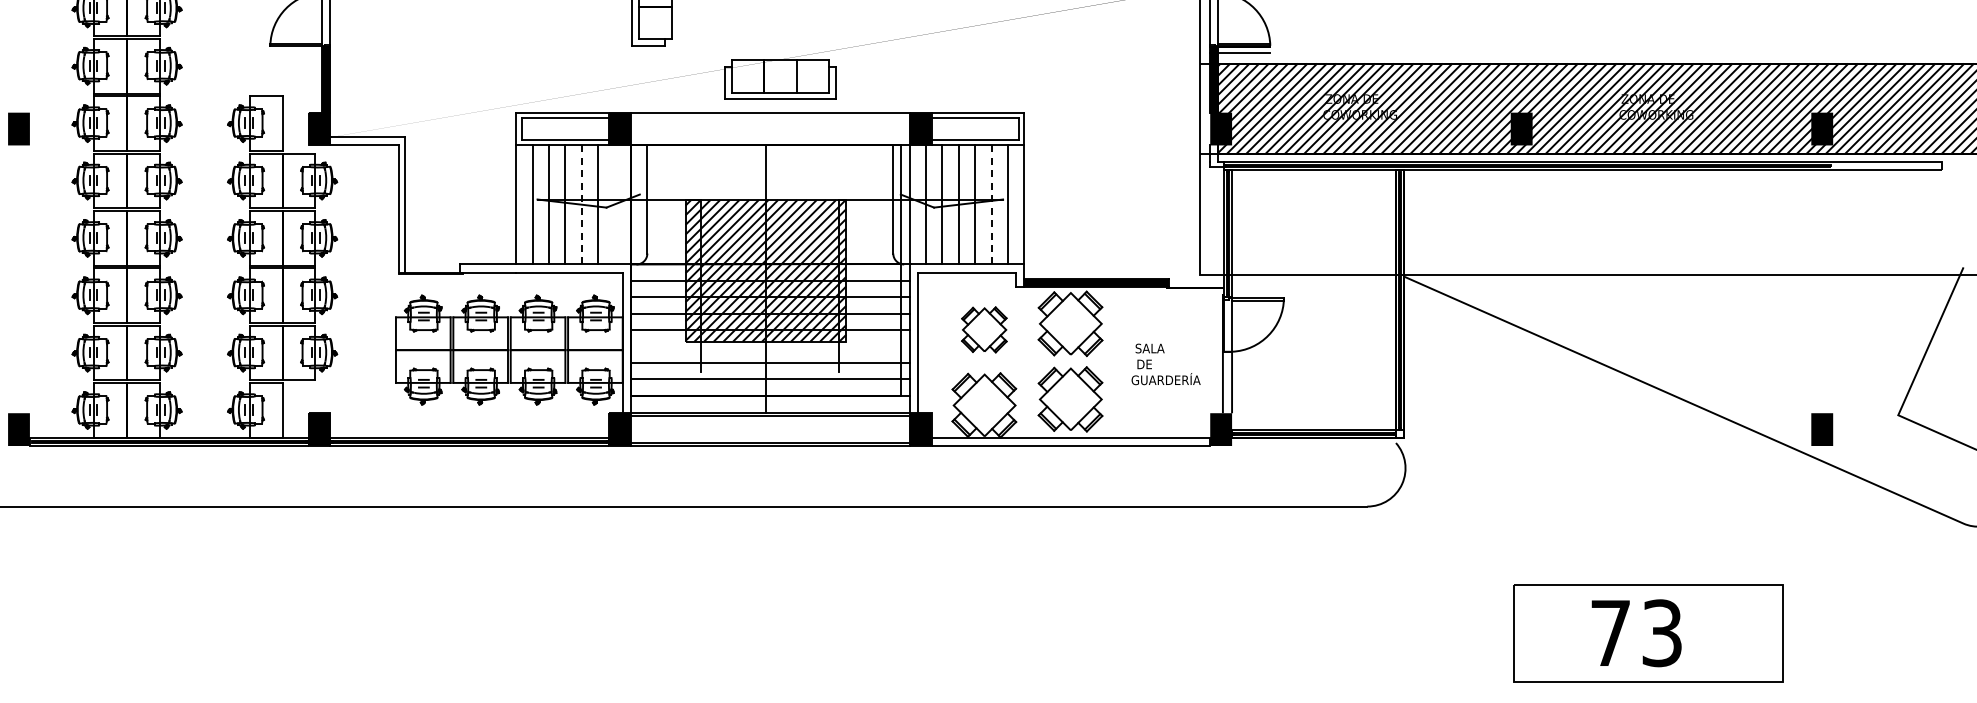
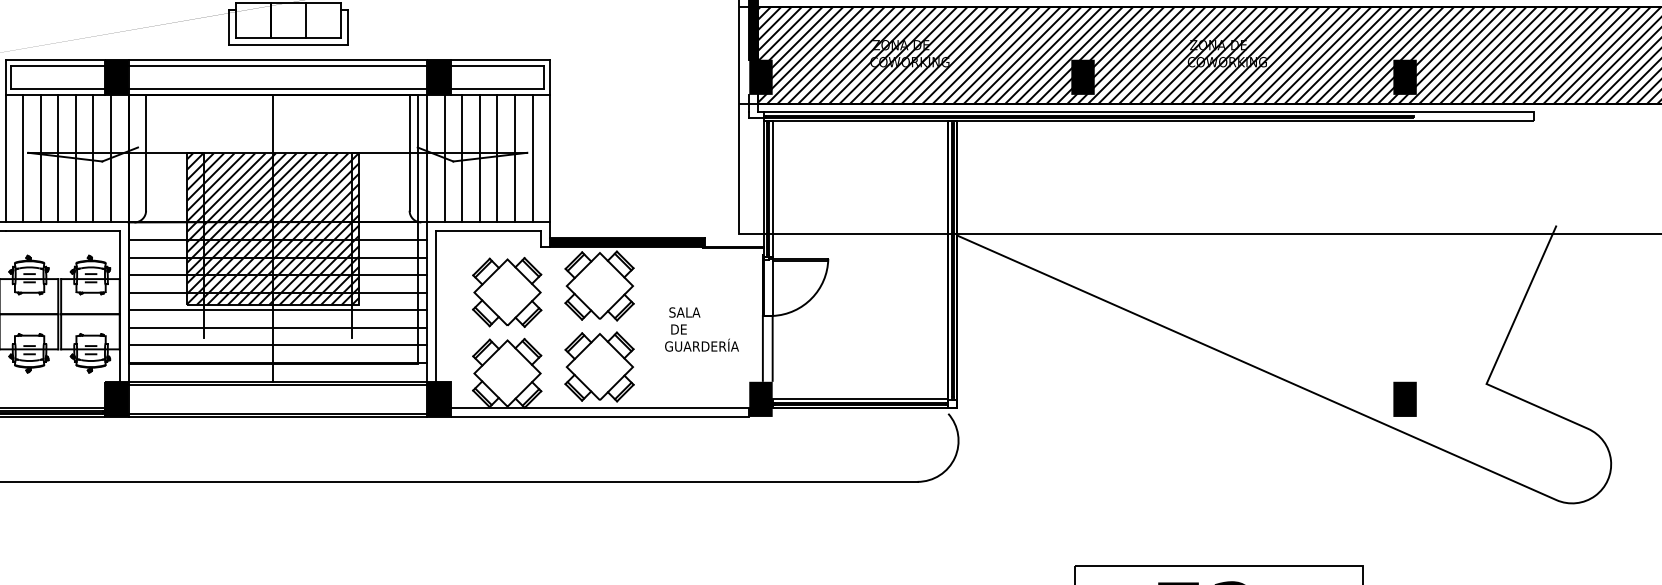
line: (769, 118) -> (276, 65), added
line: (769, 140) -> (276, 89), added
line: (581, 204) -> (75, 158), dashed -> solid
line: (614, 204) -> (110, 158), added
line: (991, 204) -> (514, 158), dashed -> solid
part: (984, 329) -> (507, 292), size x1.43
line: (769, 346) -> (276, 310), added

